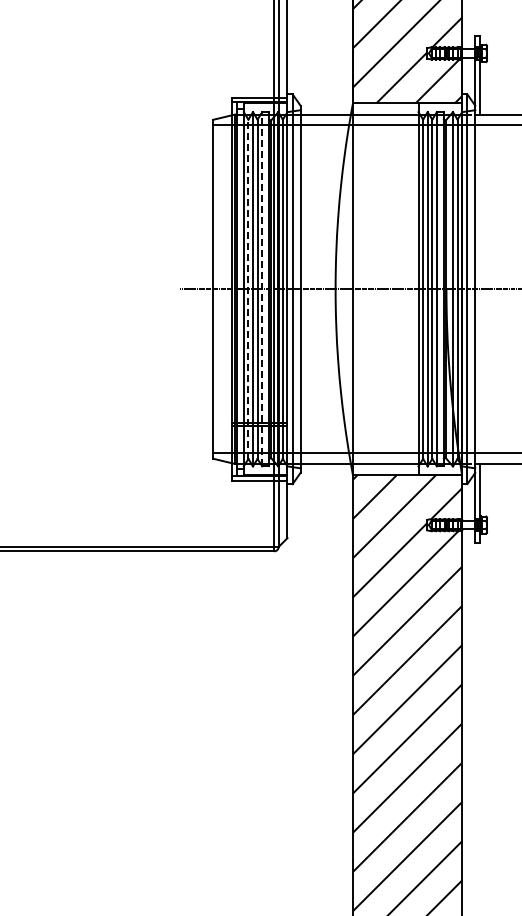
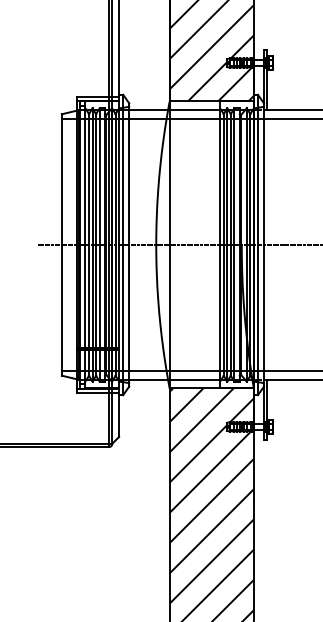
line: (262, 288) -> (99, 244), dashed -> solid
line: (248, 289) -> (89, 245), dashed -> solid

